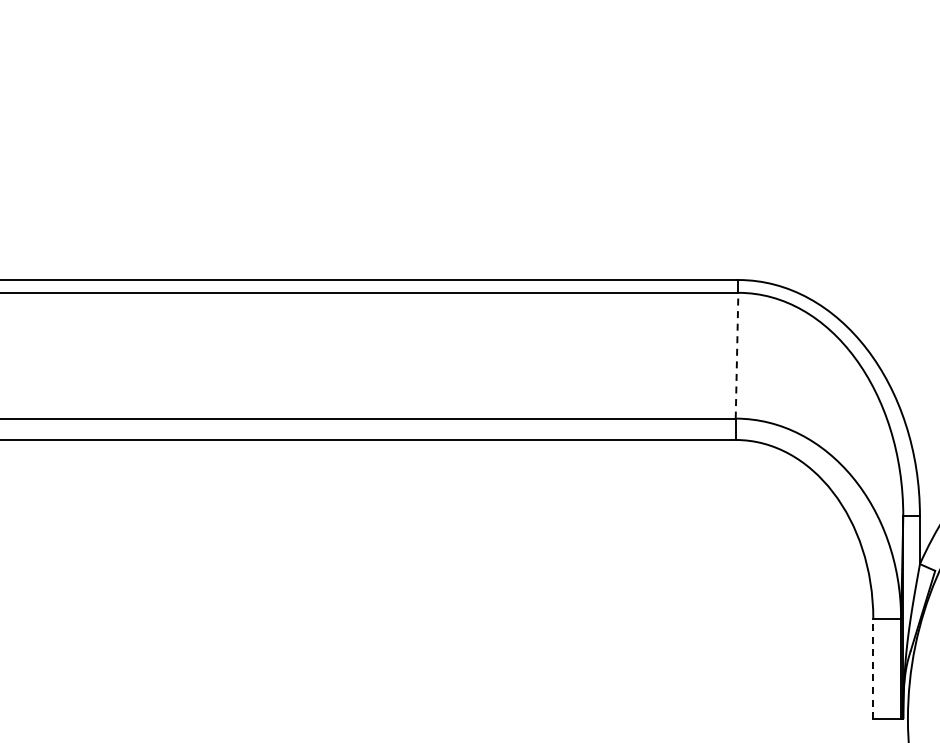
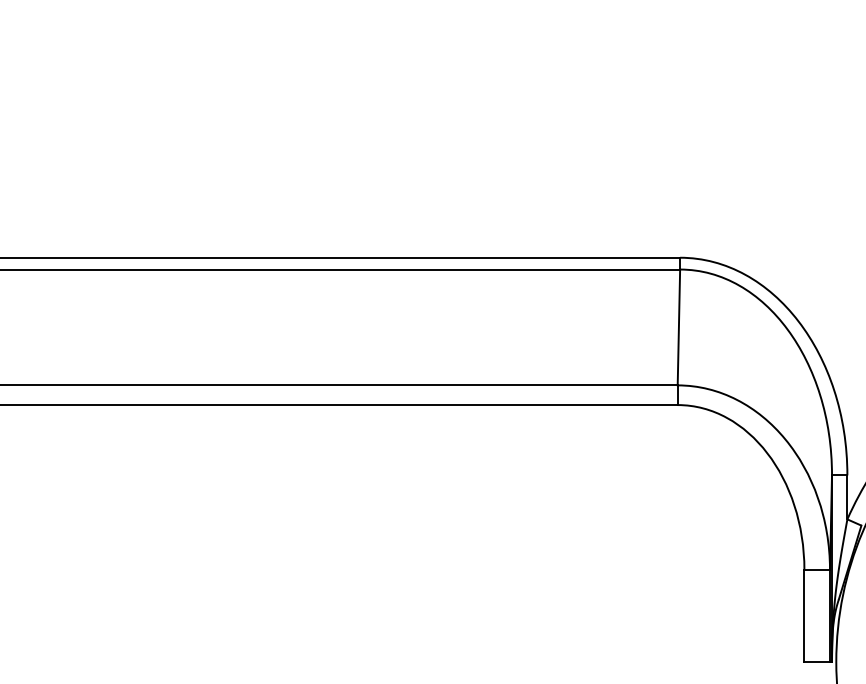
line: (737, 355) -> (679, 327), dashed -> solid
line: (873, 668) -> (804, 615), dashed -> solid

